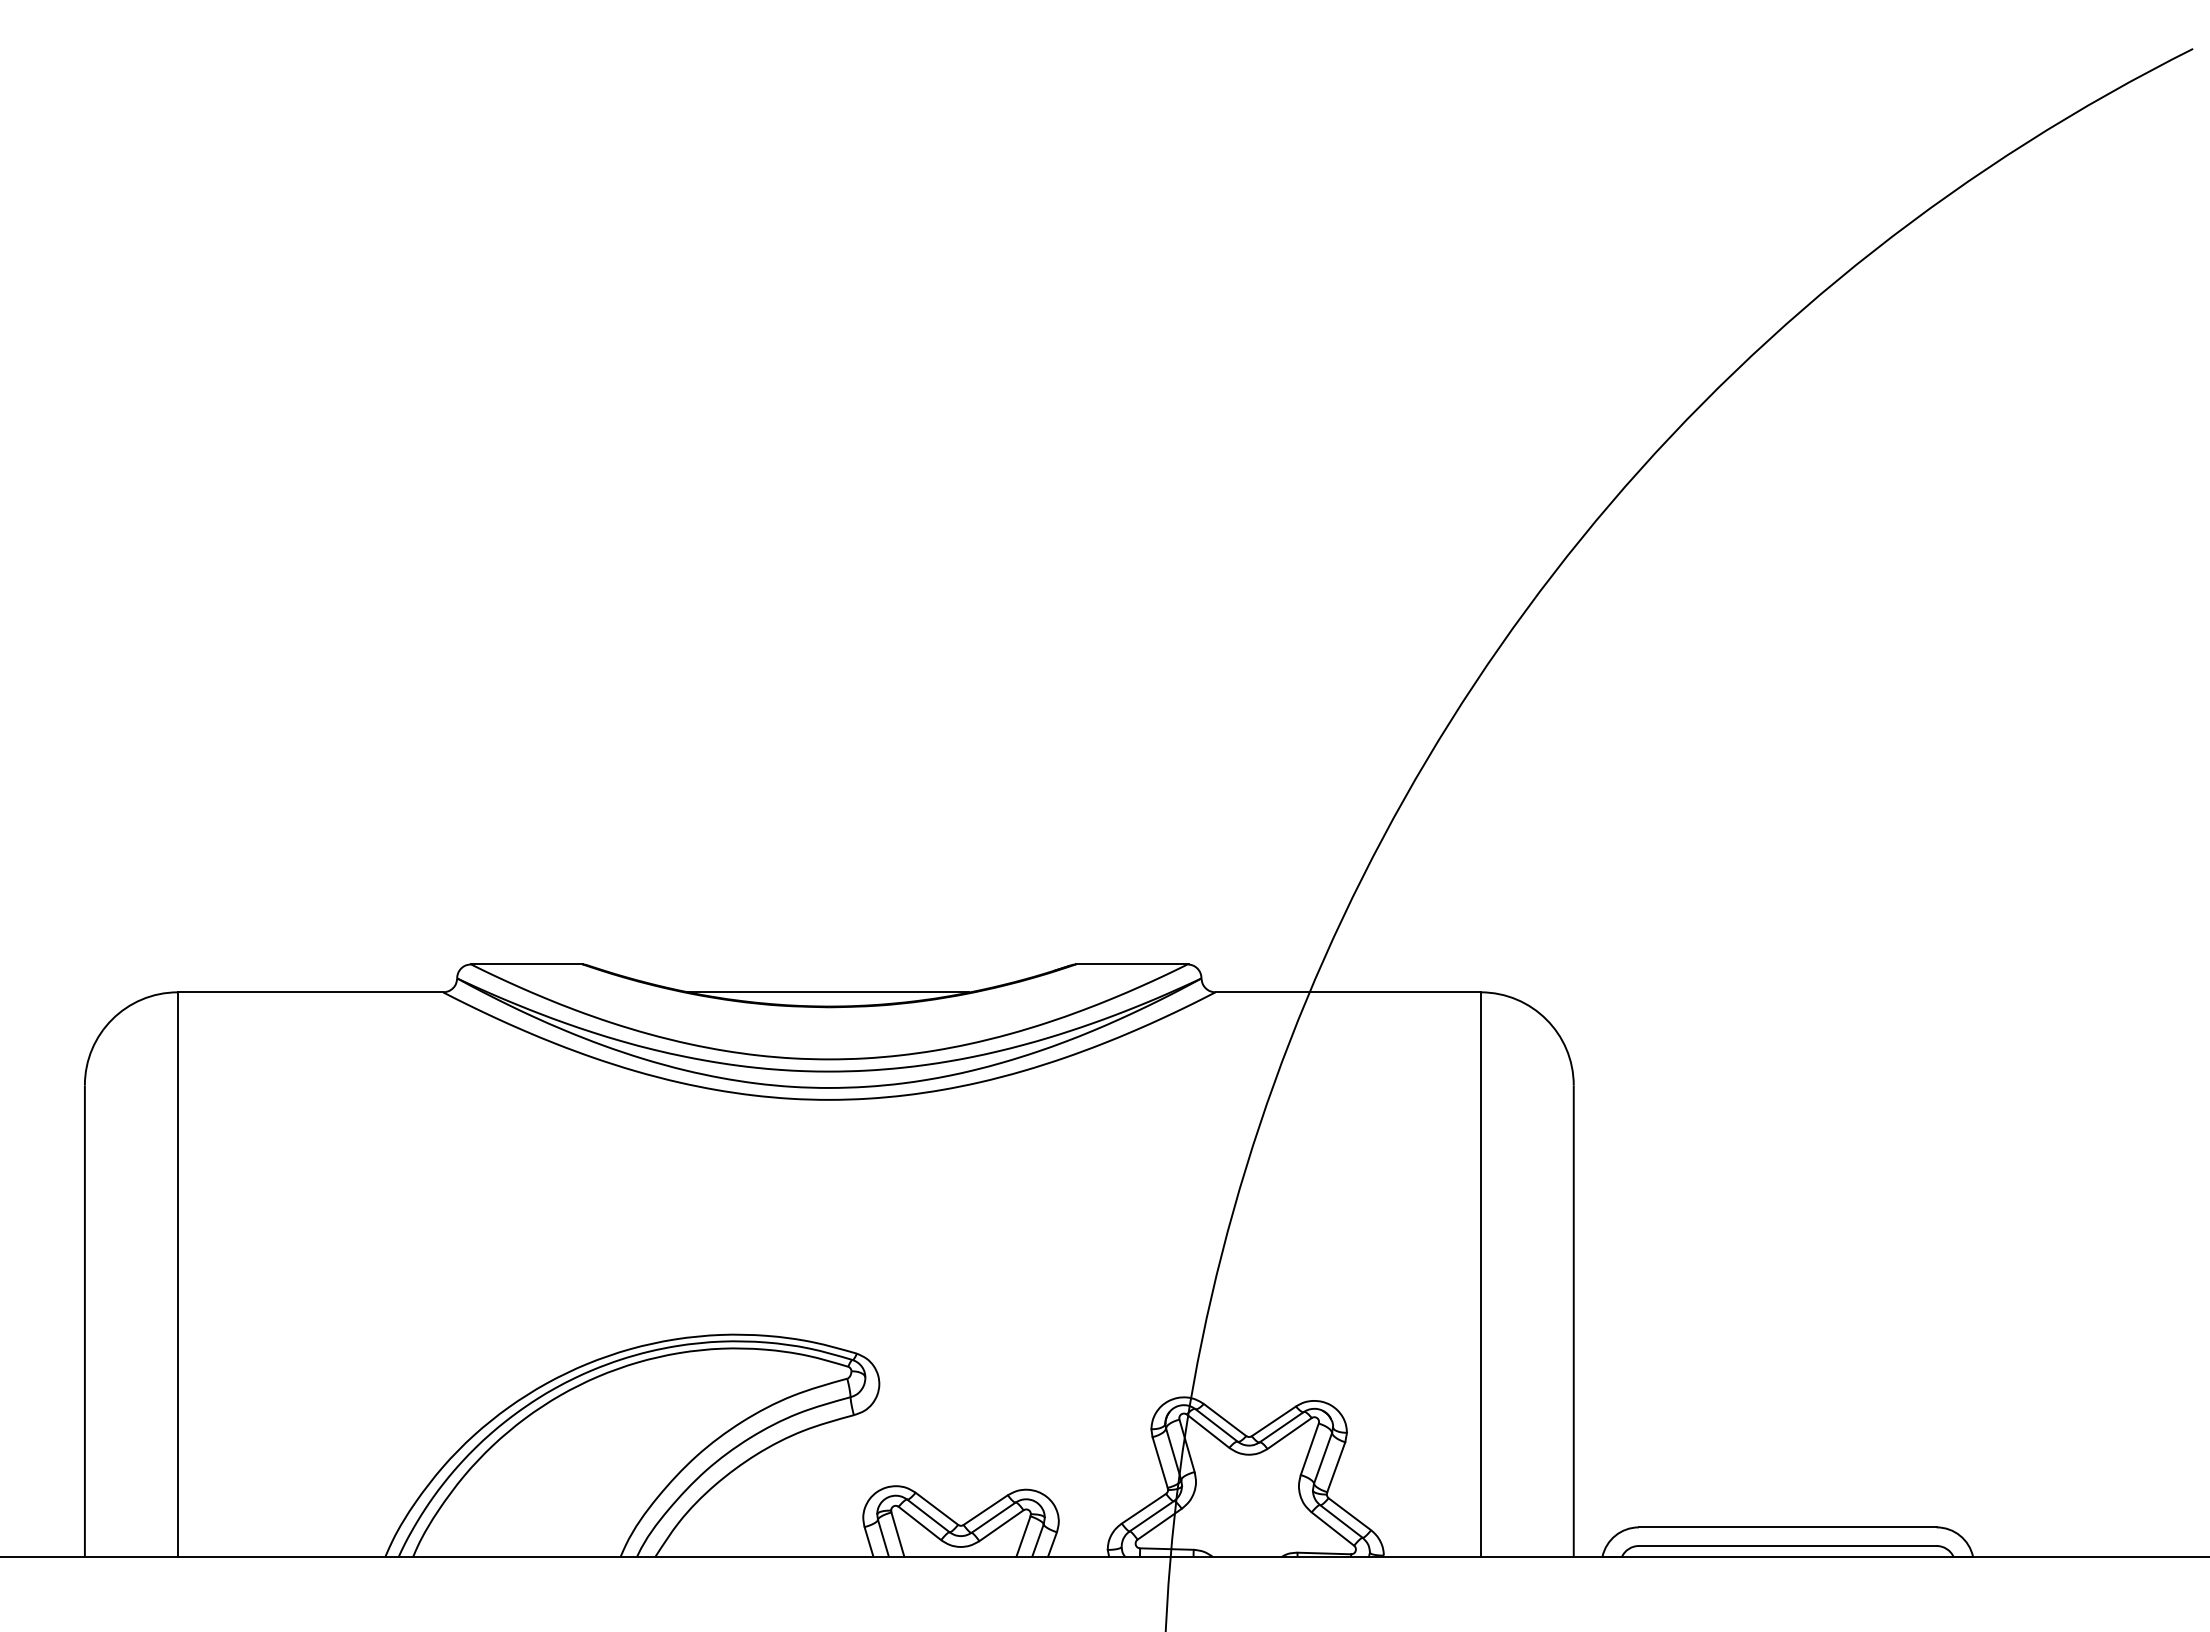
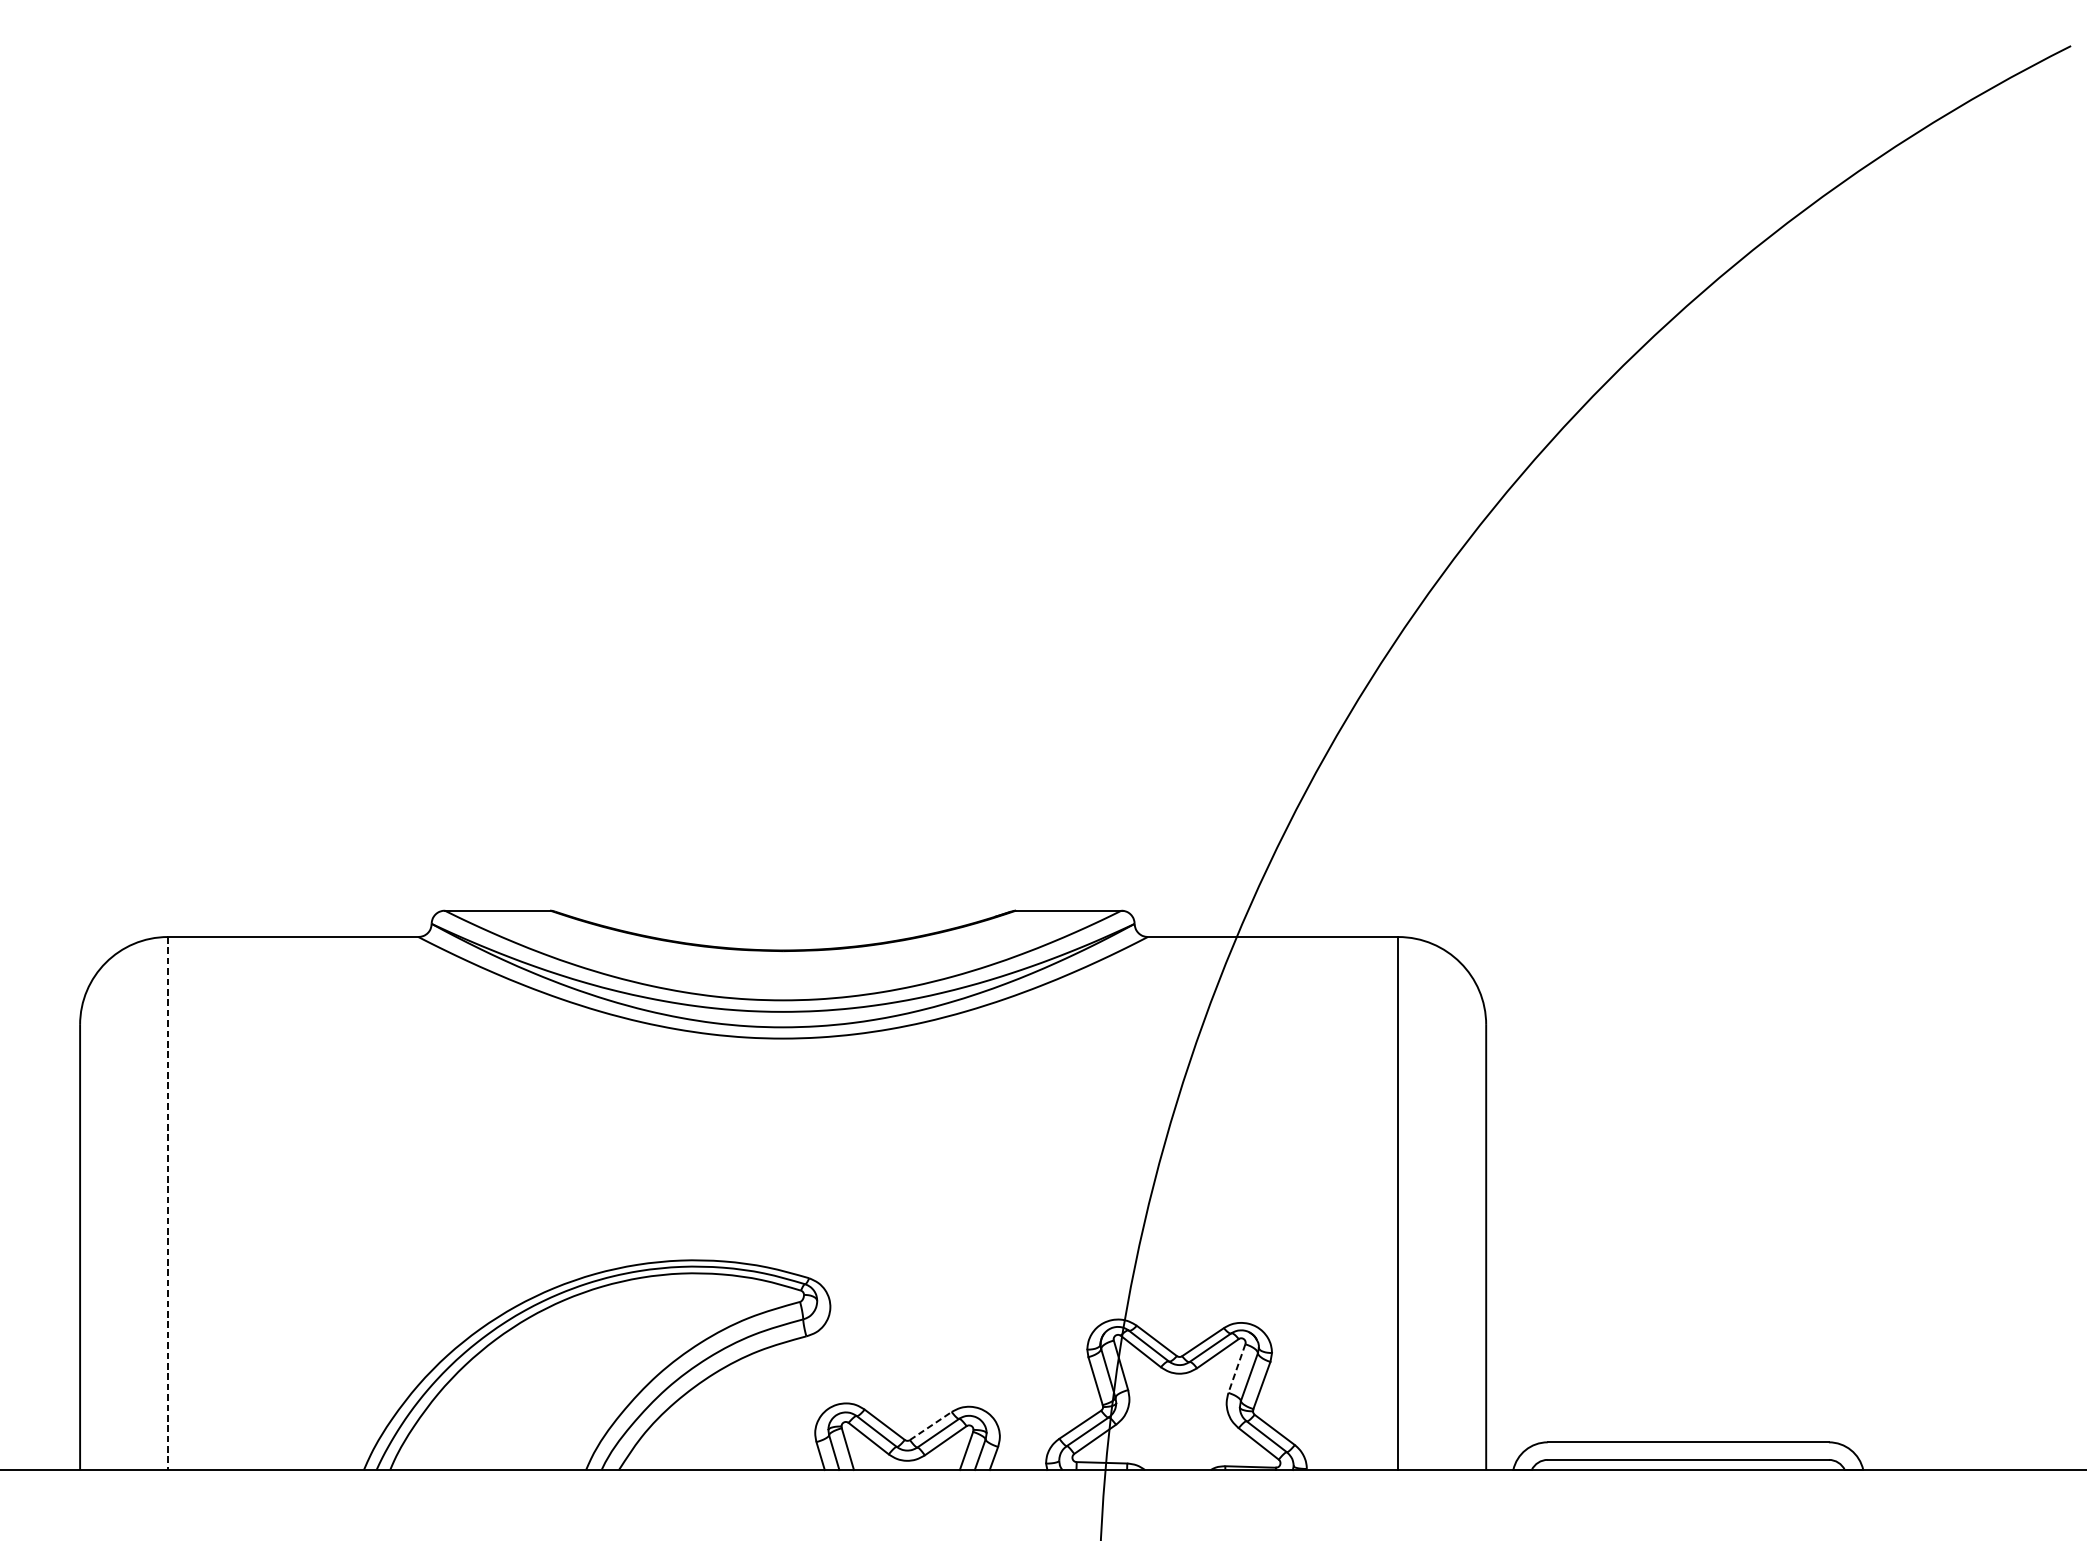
line: (828, 992) -> (782, 937), removed
line: (177, 1275) -> (167, 1204), solid -> dashed
line: (1309, 1449) -> (1236, 1368), solid -> dashed
line: (985, 1510) -> (930, 1426), solid -> dashed

